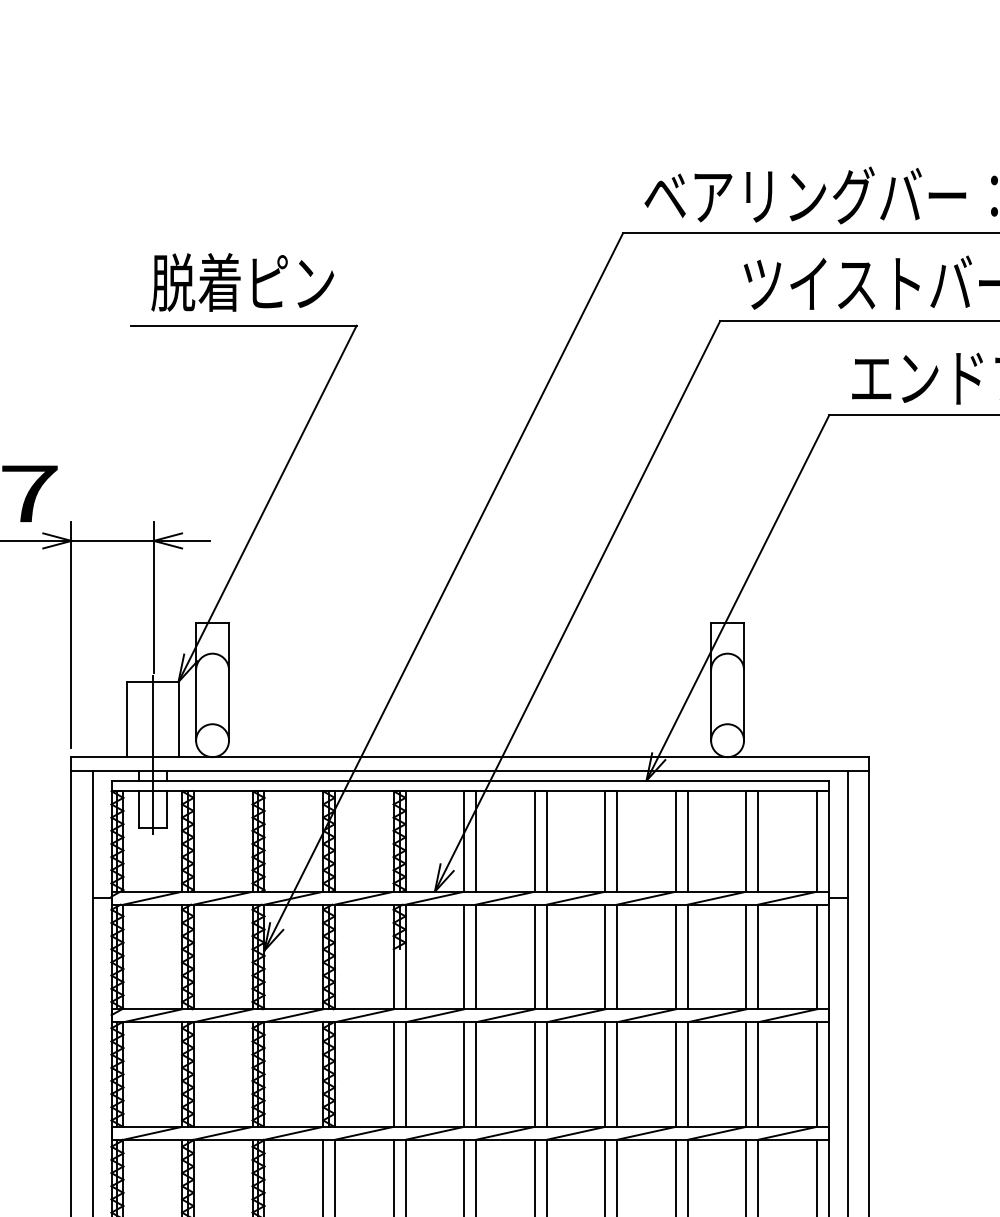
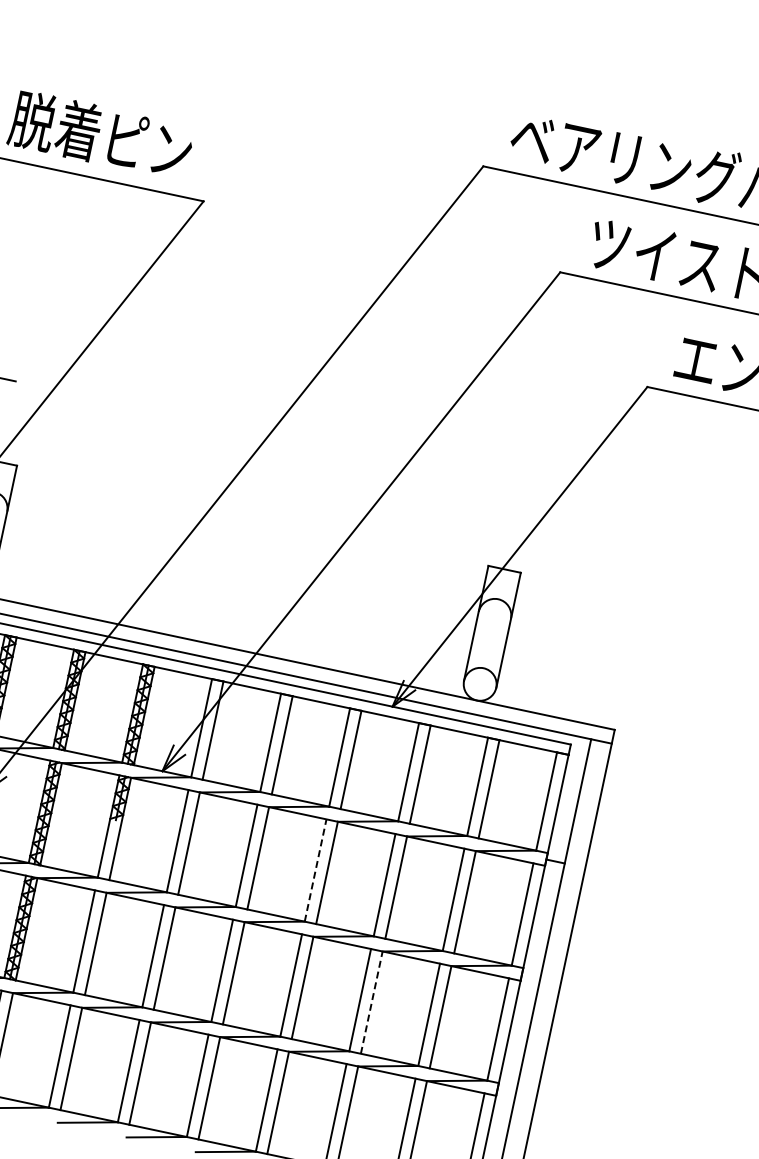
line: (605, 956) -> (315, 870), solid -> dashed
line: (687, 1074) -> (371, 1002), solid -> dashed

